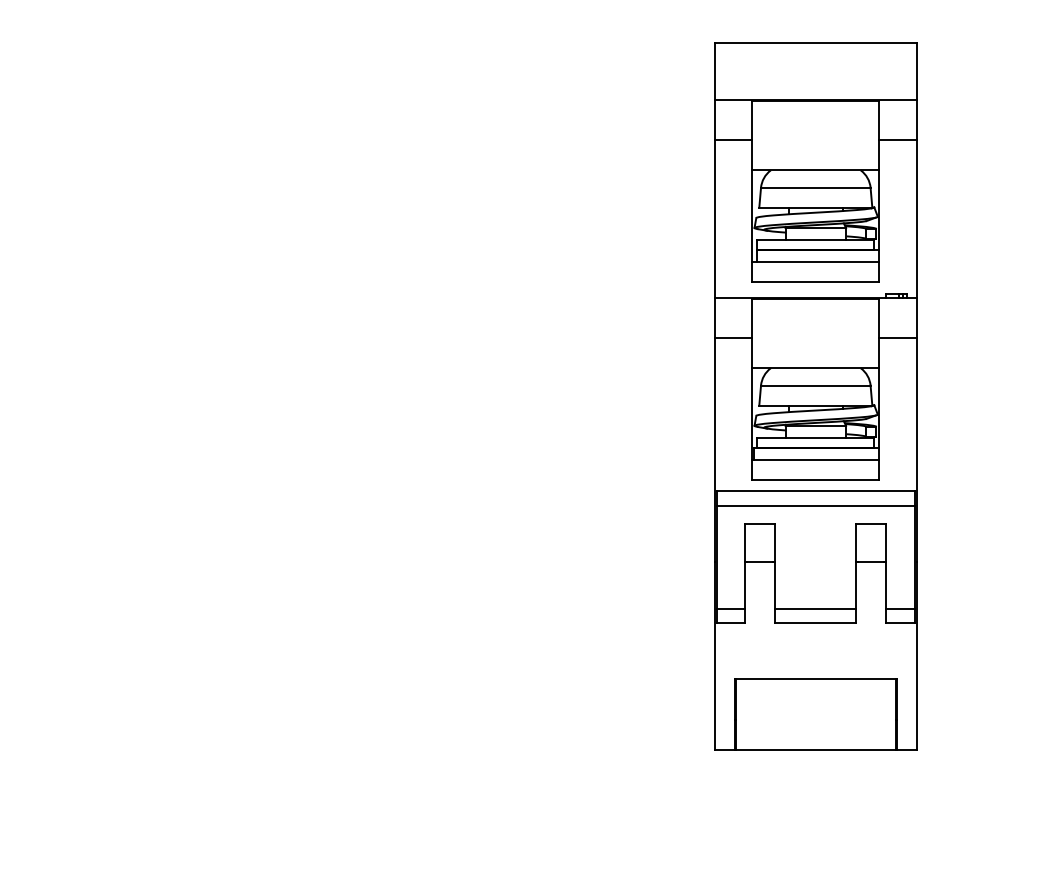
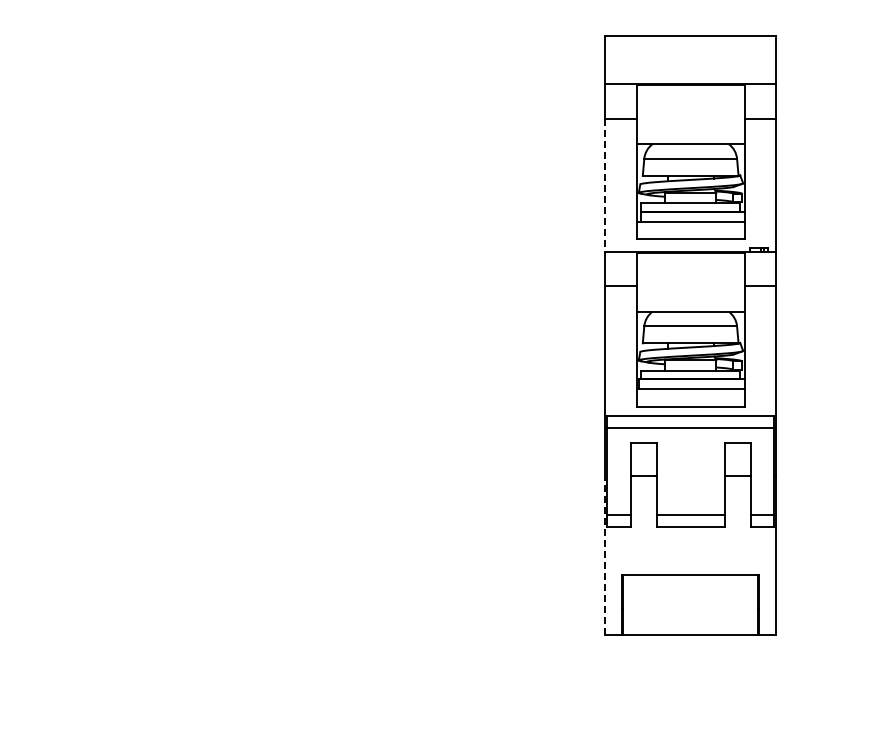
line: (715, 219) -> (605, 185), solid -> dashed
line: (715, 655) -> (605, 554), solid -> dashed

